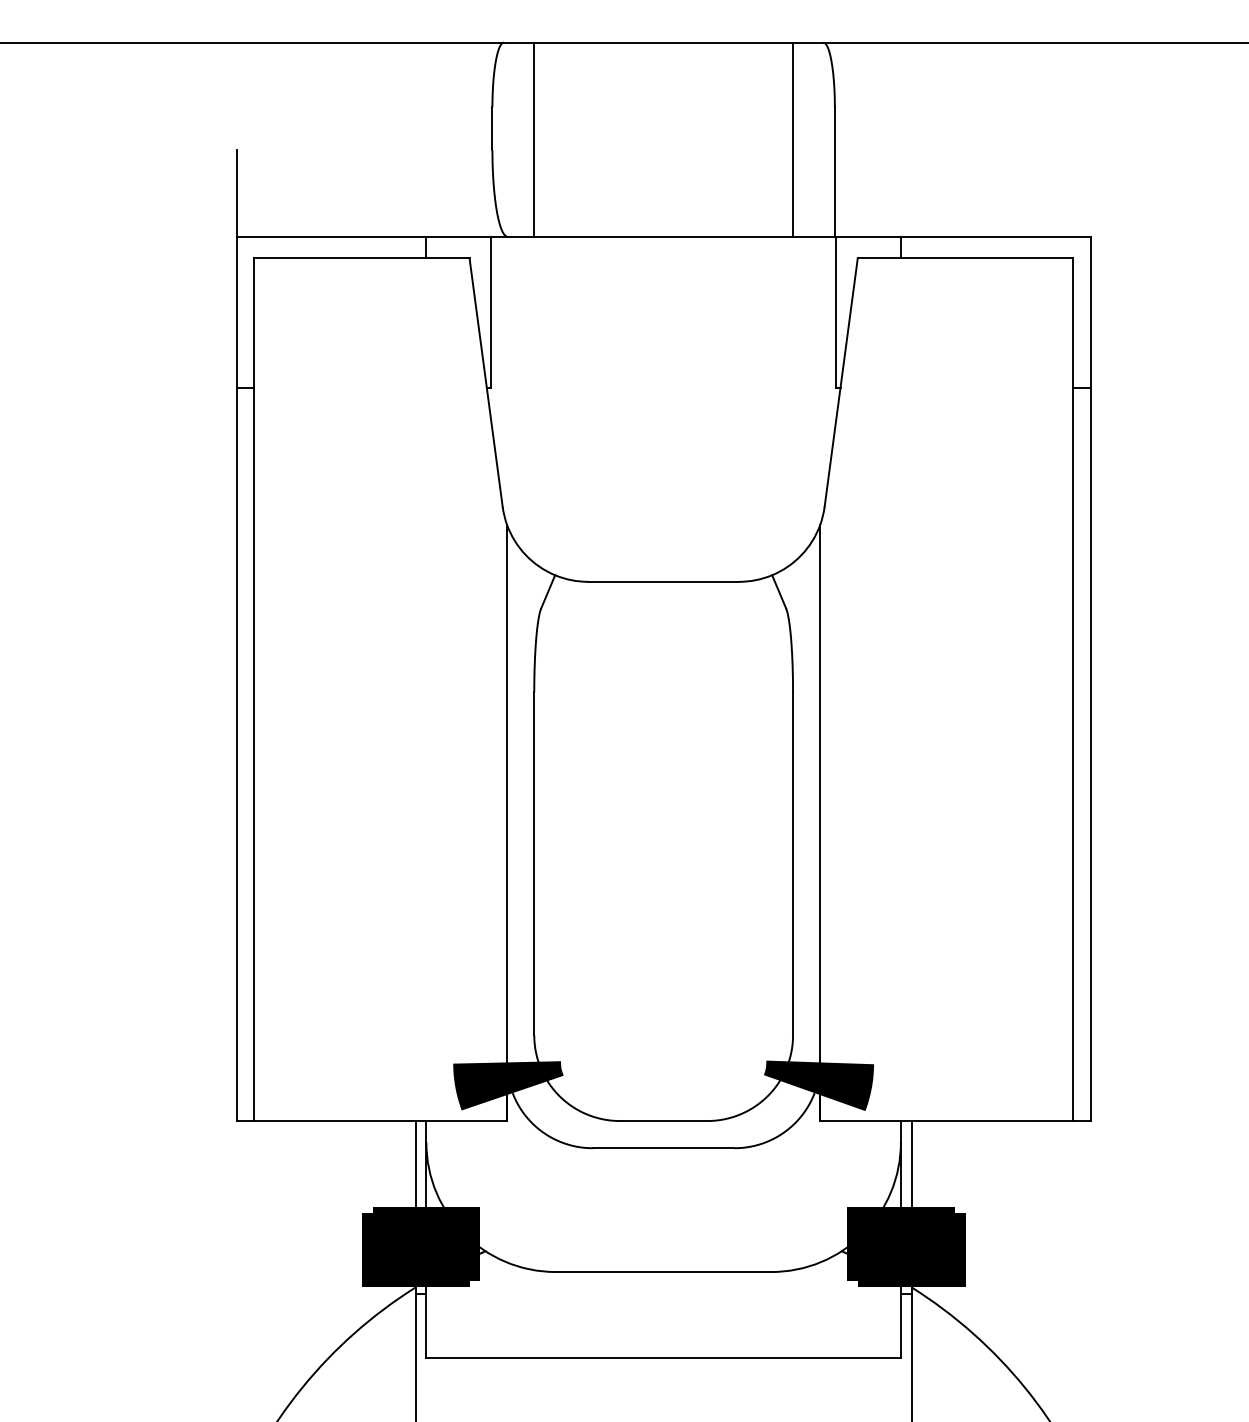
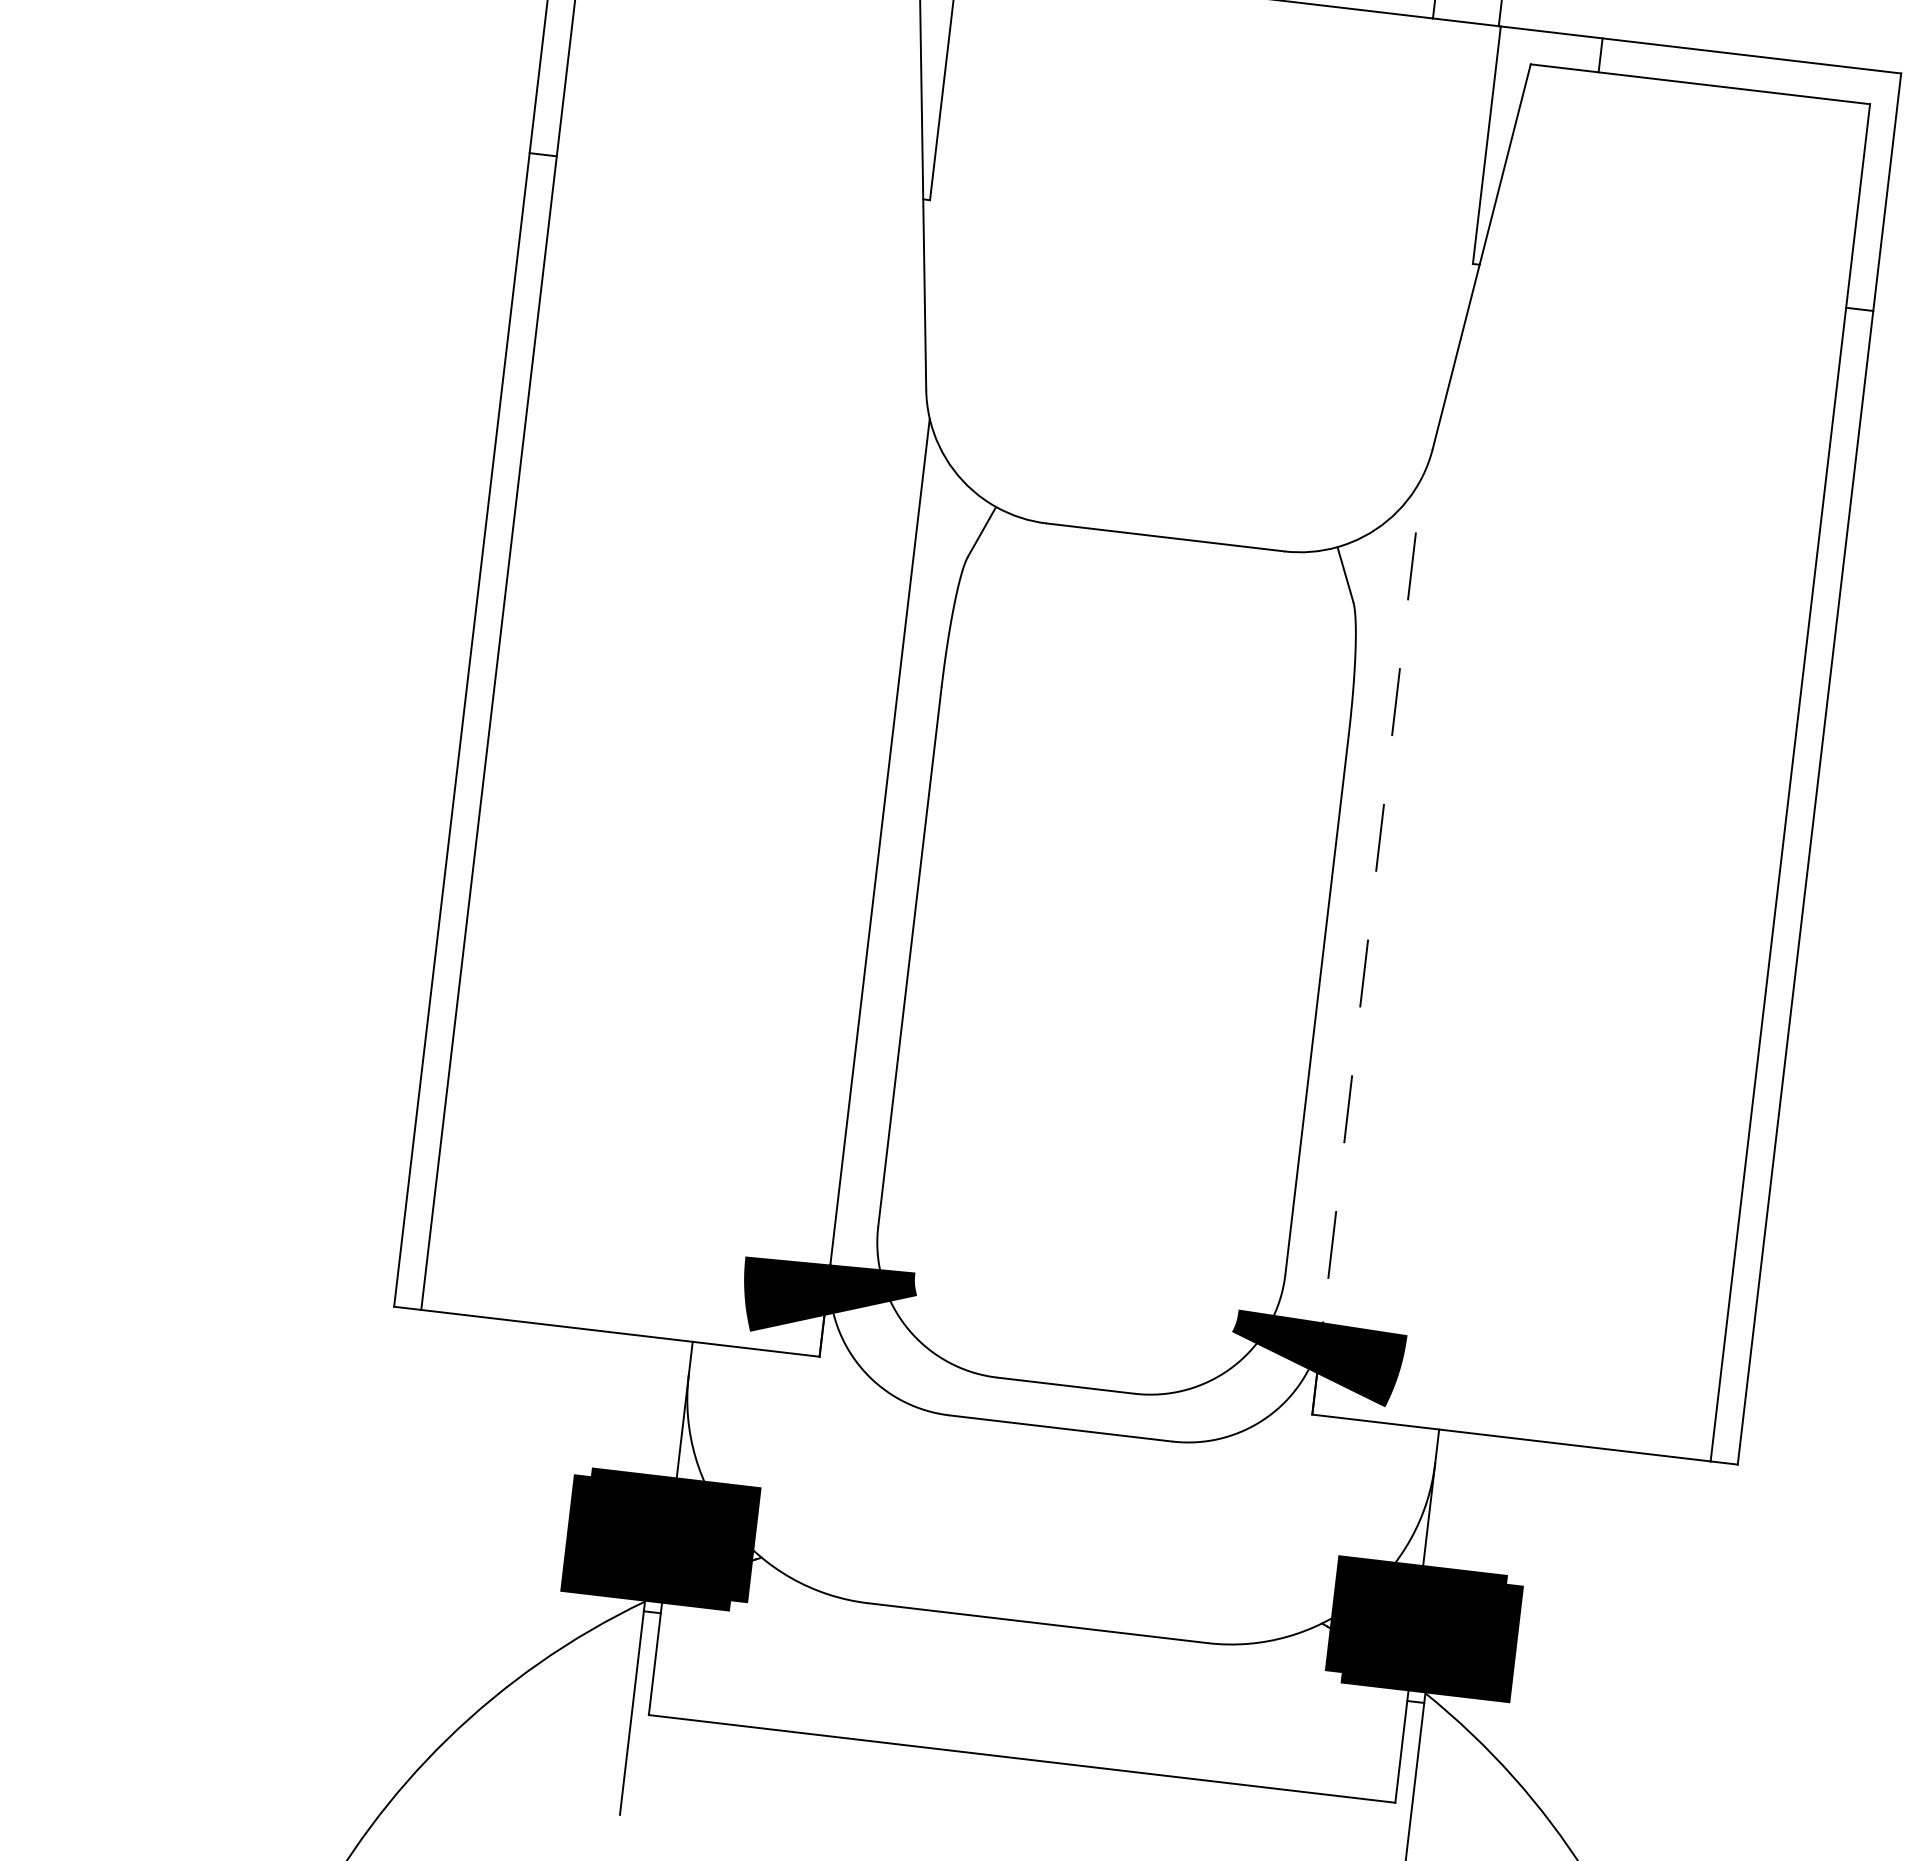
line: (820, 822) -> (1367, 945), solid -> dashed
line: (415, 1166) -> (667, 1411), removed
line: (911, 1166) -> (1447, 1502), removed

